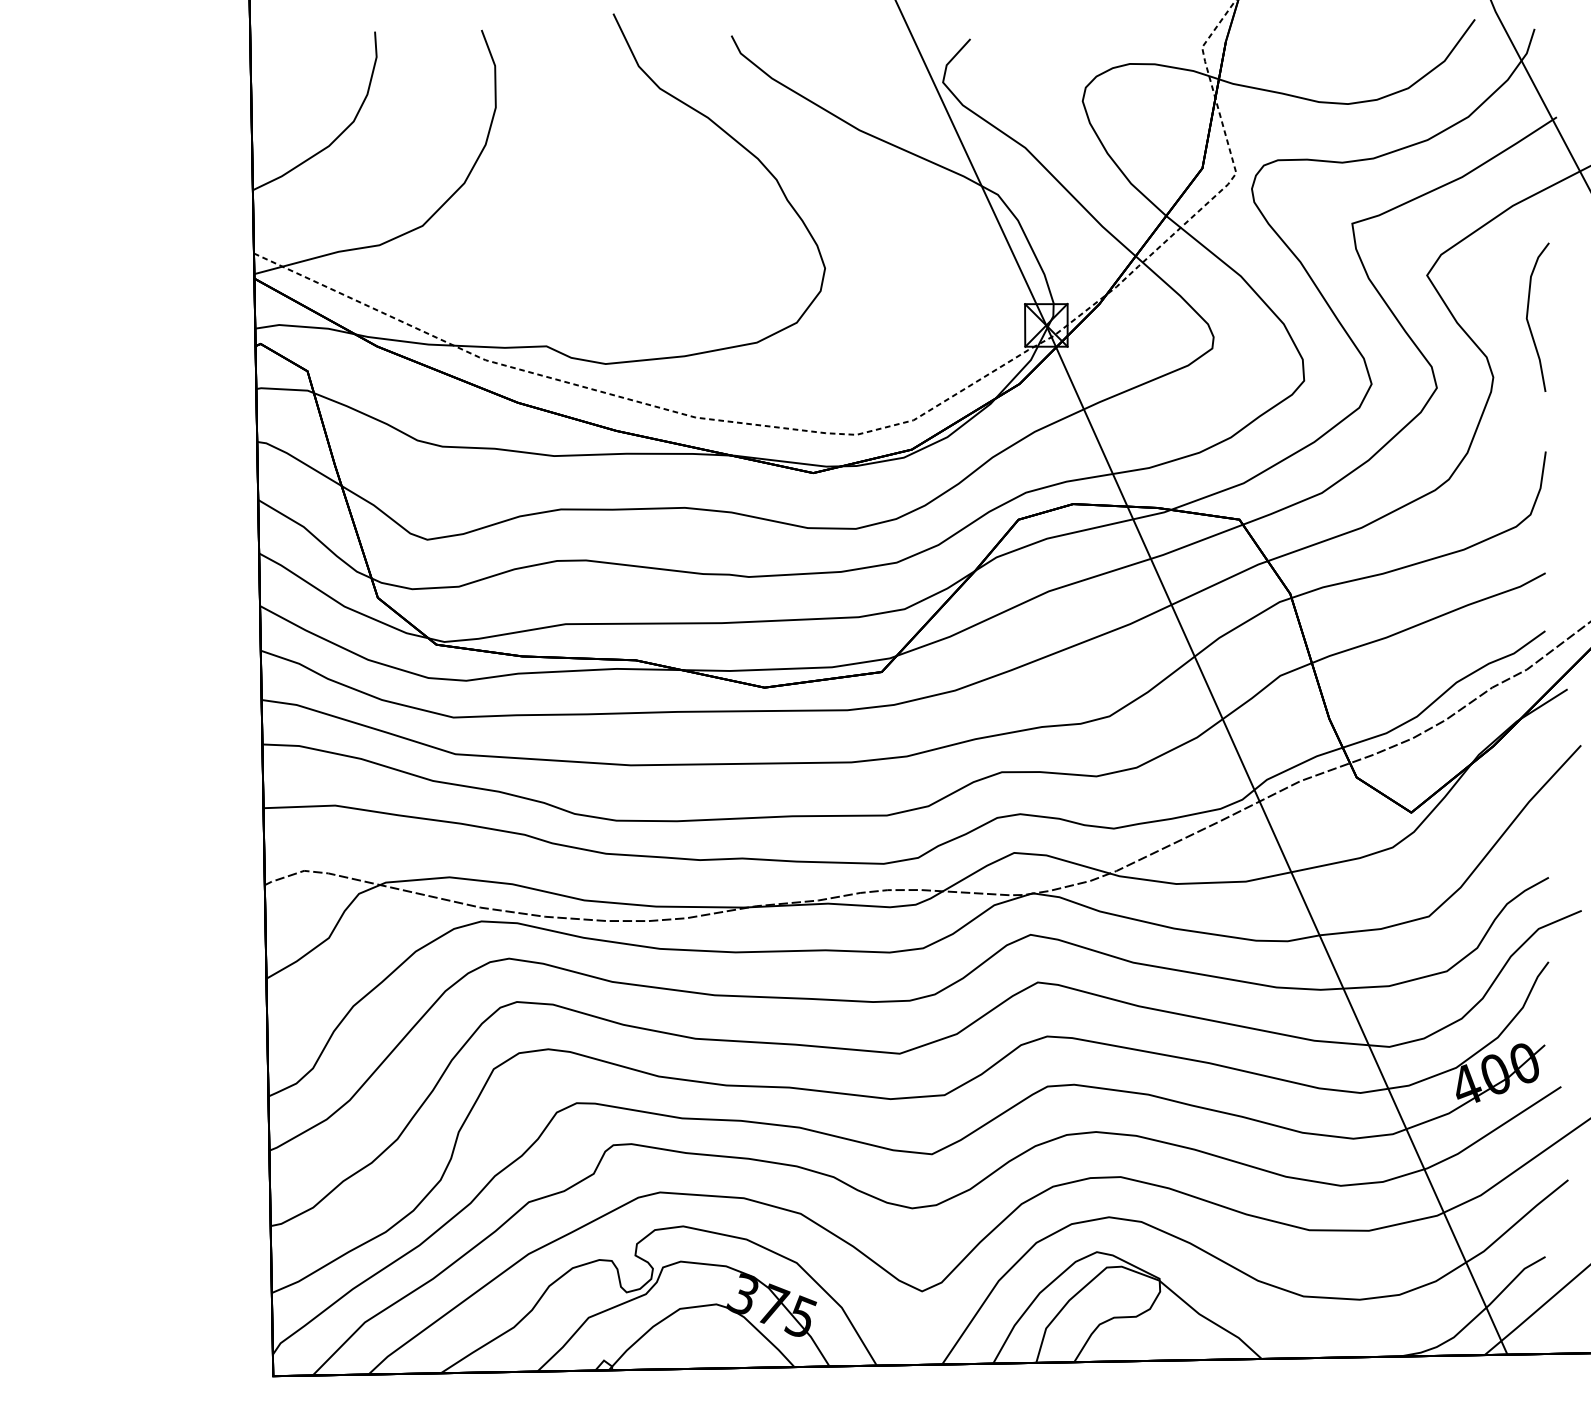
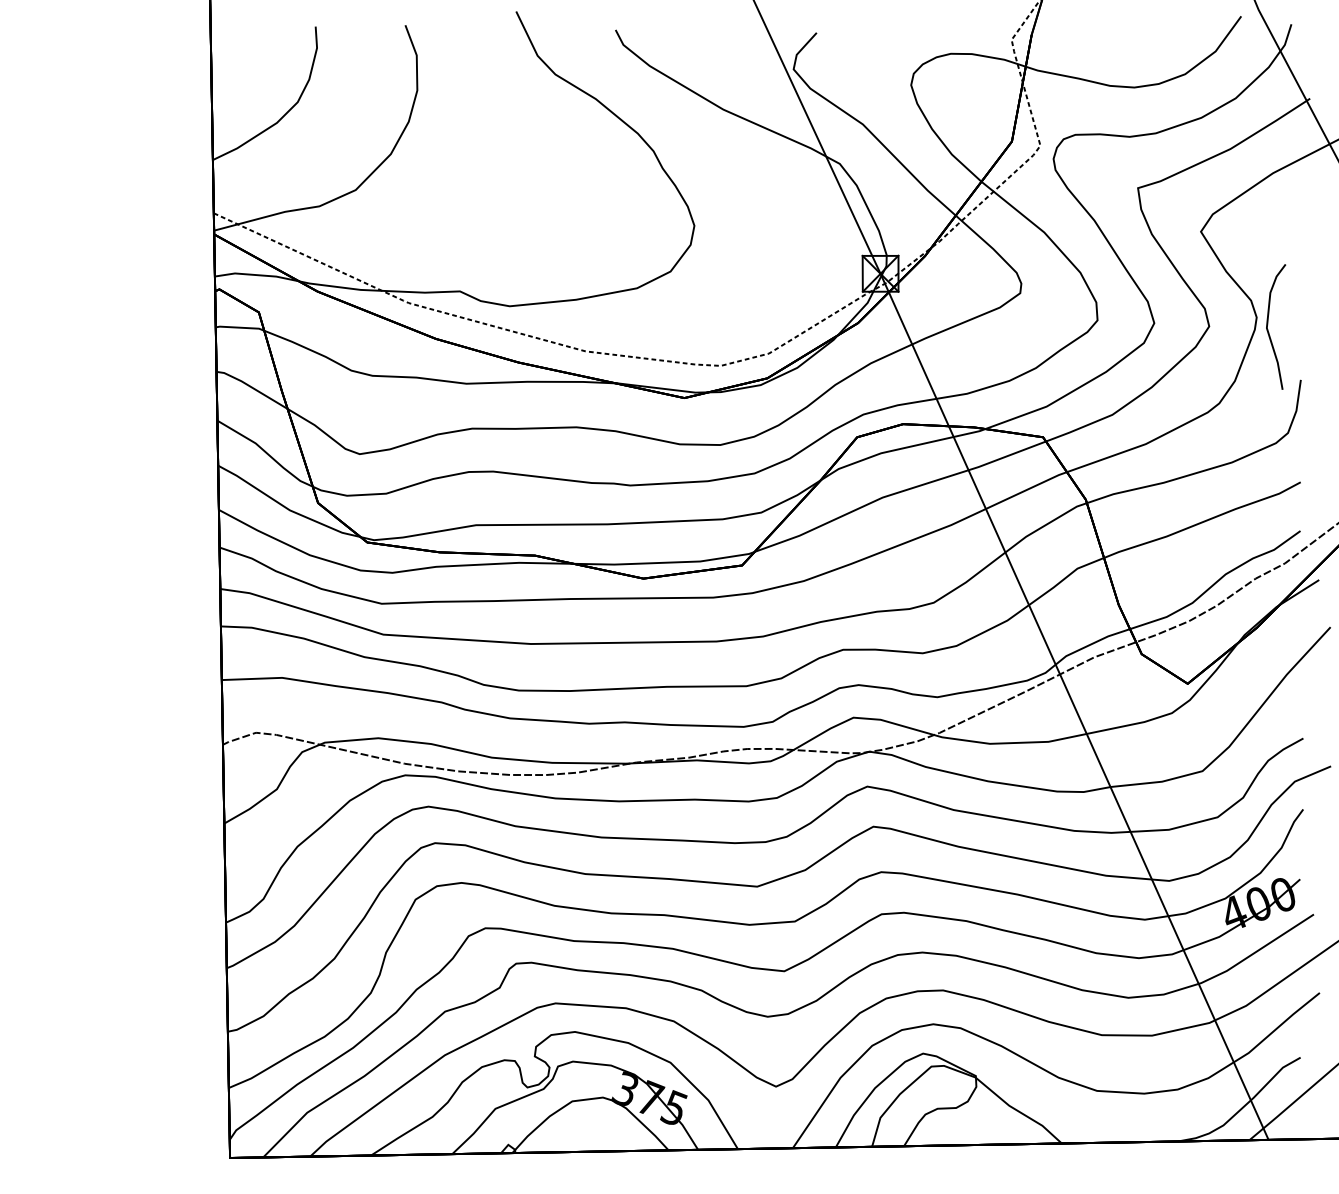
curve: (1528, 314) -> (1268, 324), moved

